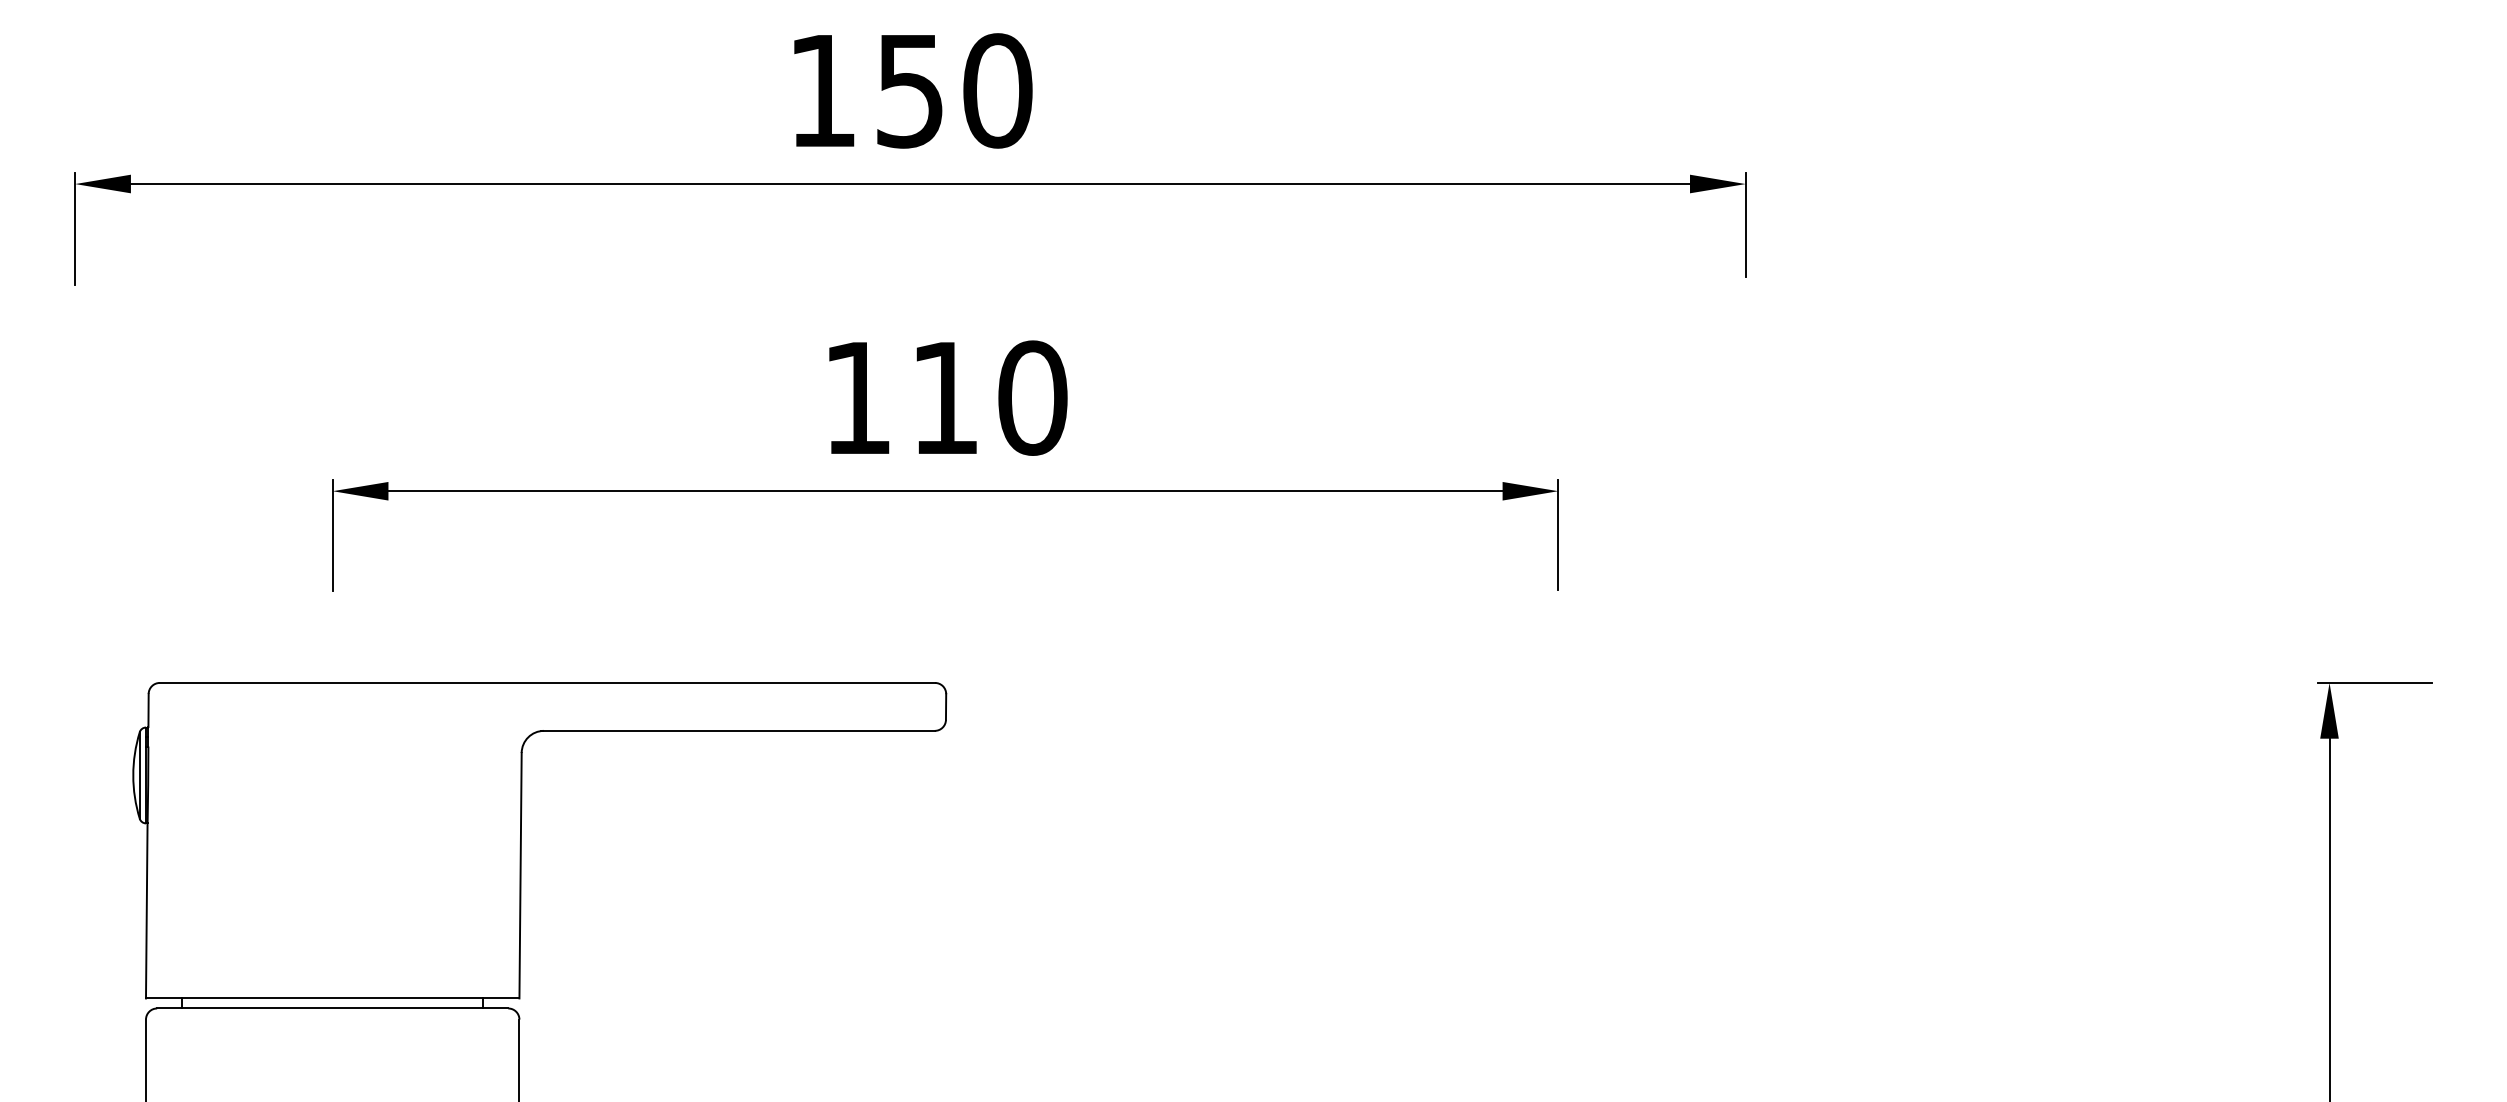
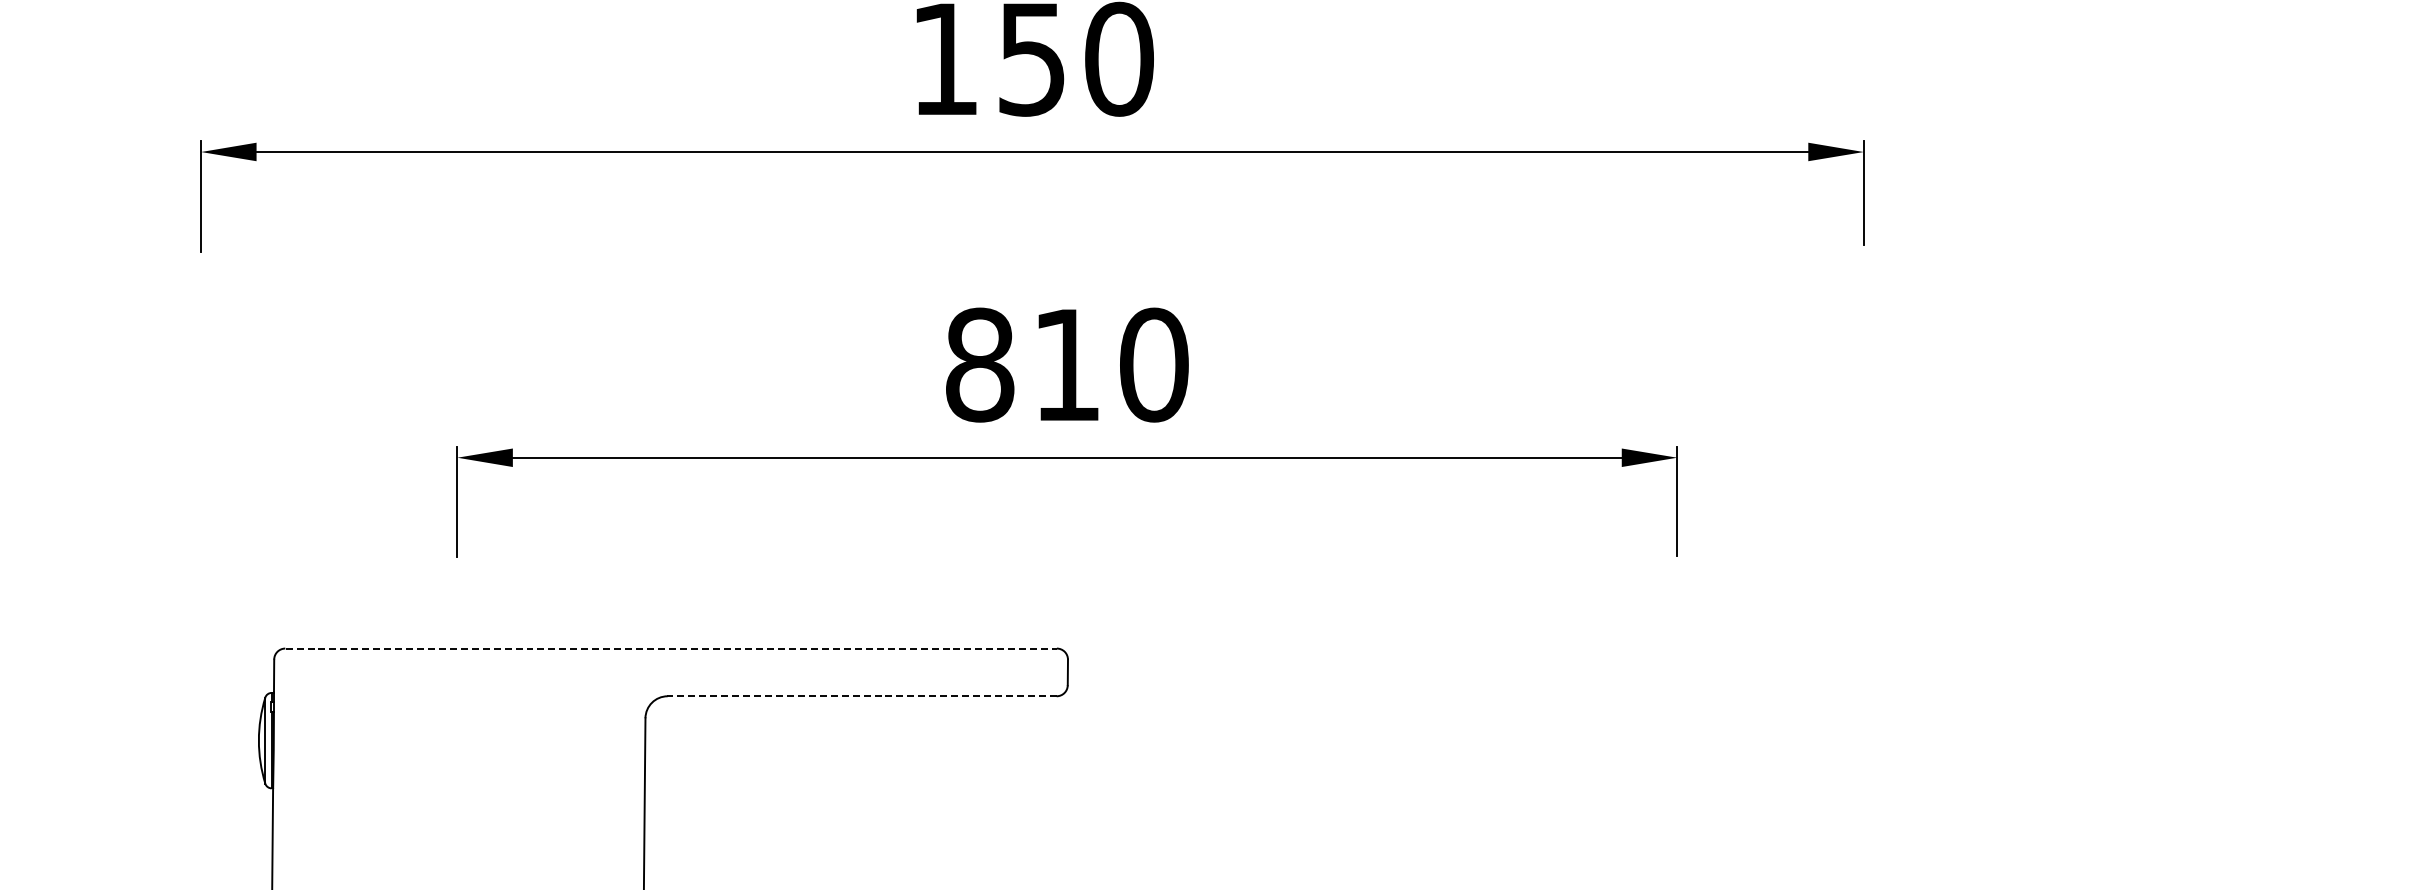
text: (857, 397) -> (979, 364), 110 -> 810
line: (548, 682) -> (672, 648), solid -> dashed
line: (738, 730) -> (861, 695), solid -> dashed

